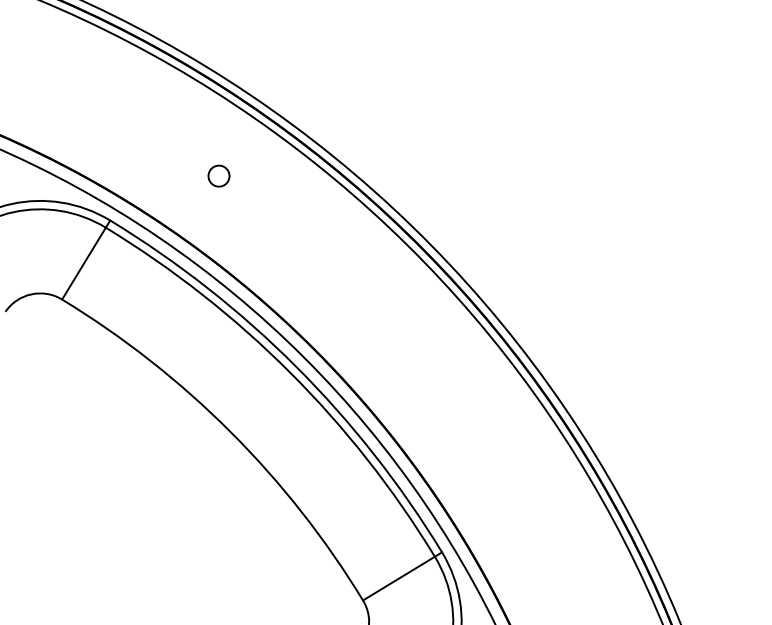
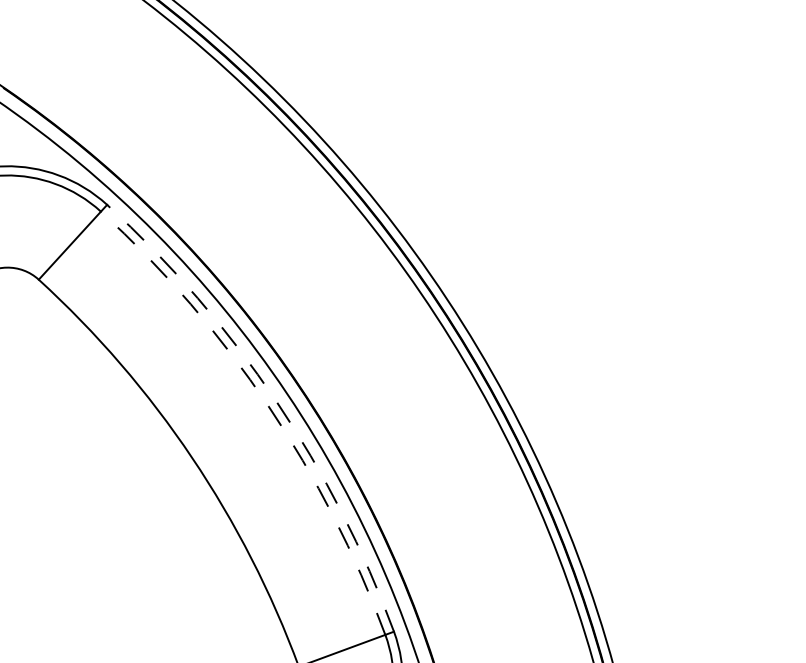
circle: (218, 175) -> (233, 179), removed
arc: (296, 366) -> (276, 401), solid -> dashed
arc: (290, 372) -> (268, 406), solid -> dashed

